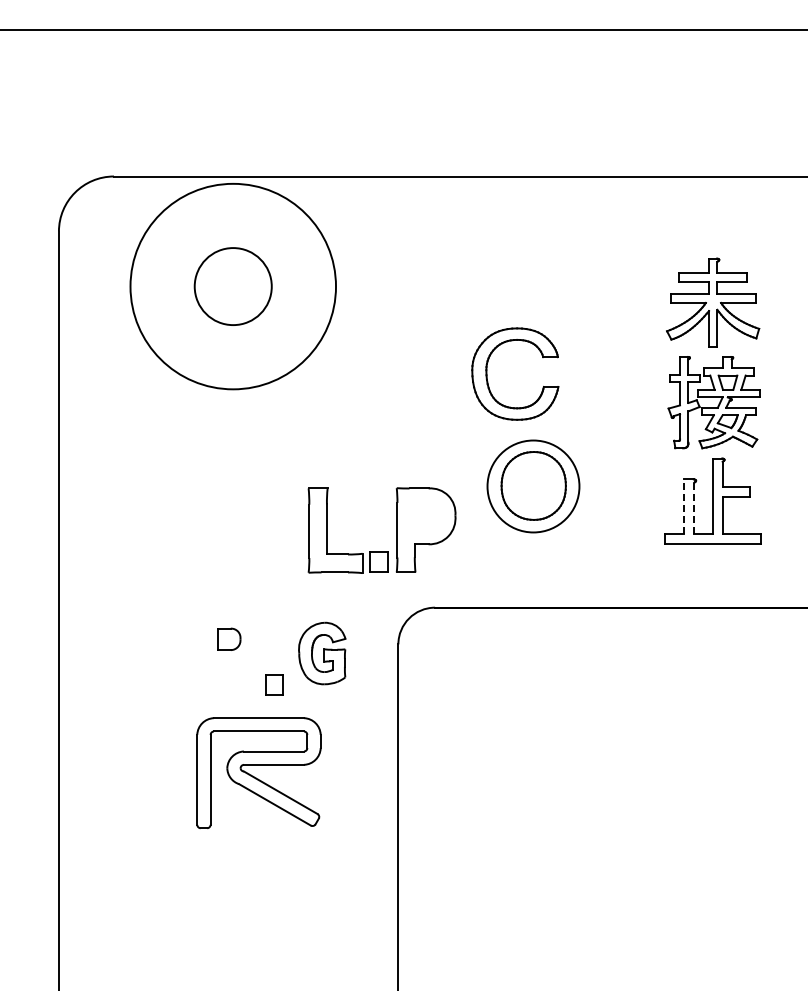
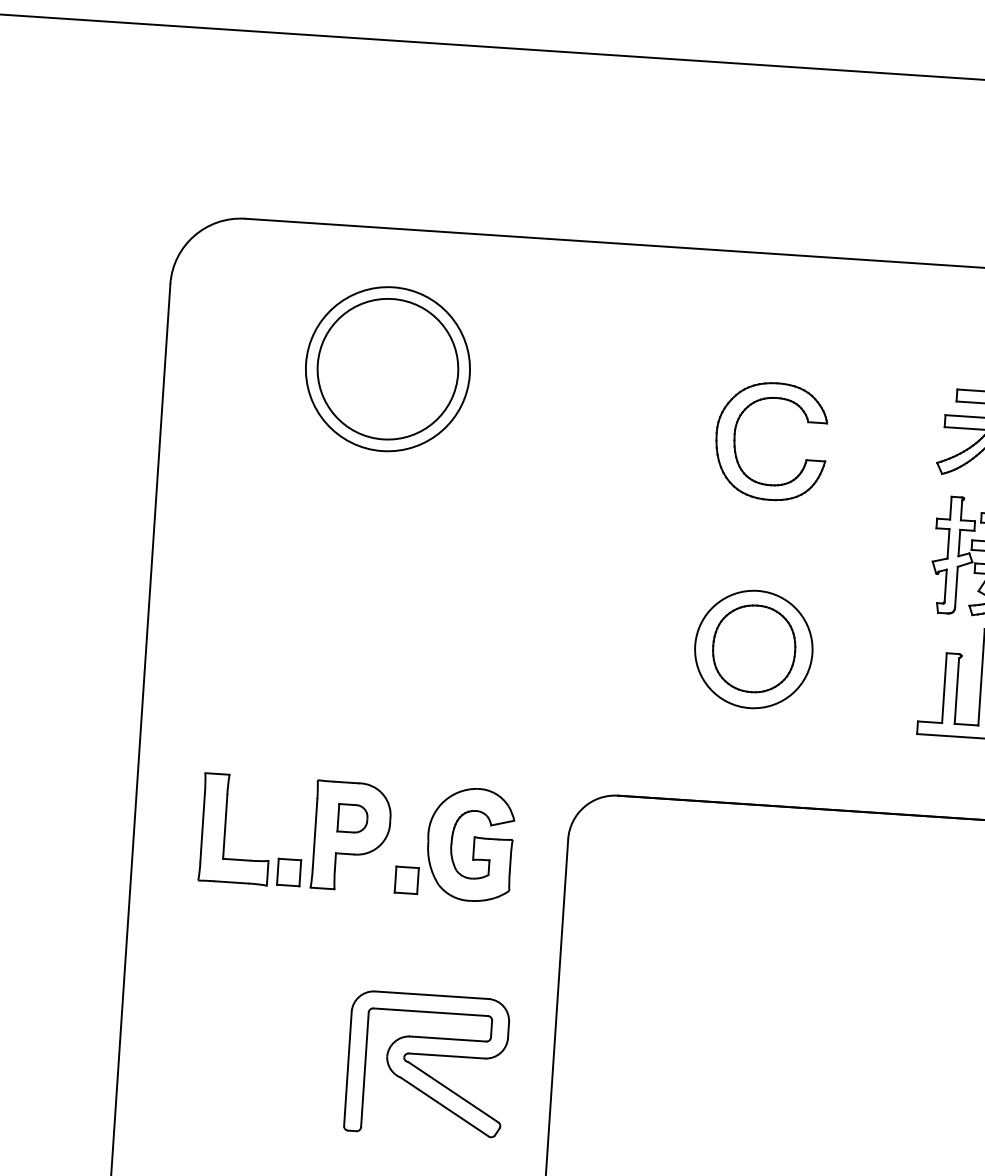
circle: (233, 286) -> (388, 369), size x0.62
circle: (233, 286) -> (388, 369), size x1.43
part: (487, 373) -> (735, 438), moved
line: (684, 506) -> (944, 687), dashed -> solid
line: (694, 508) -> (957, 691), dashed -> solid
part: (396, 530) -> (313, 834), moved
part: (322, 653) -> (470, 844), size x1.43
part: (258, 772) -> (426, 1064), moved

